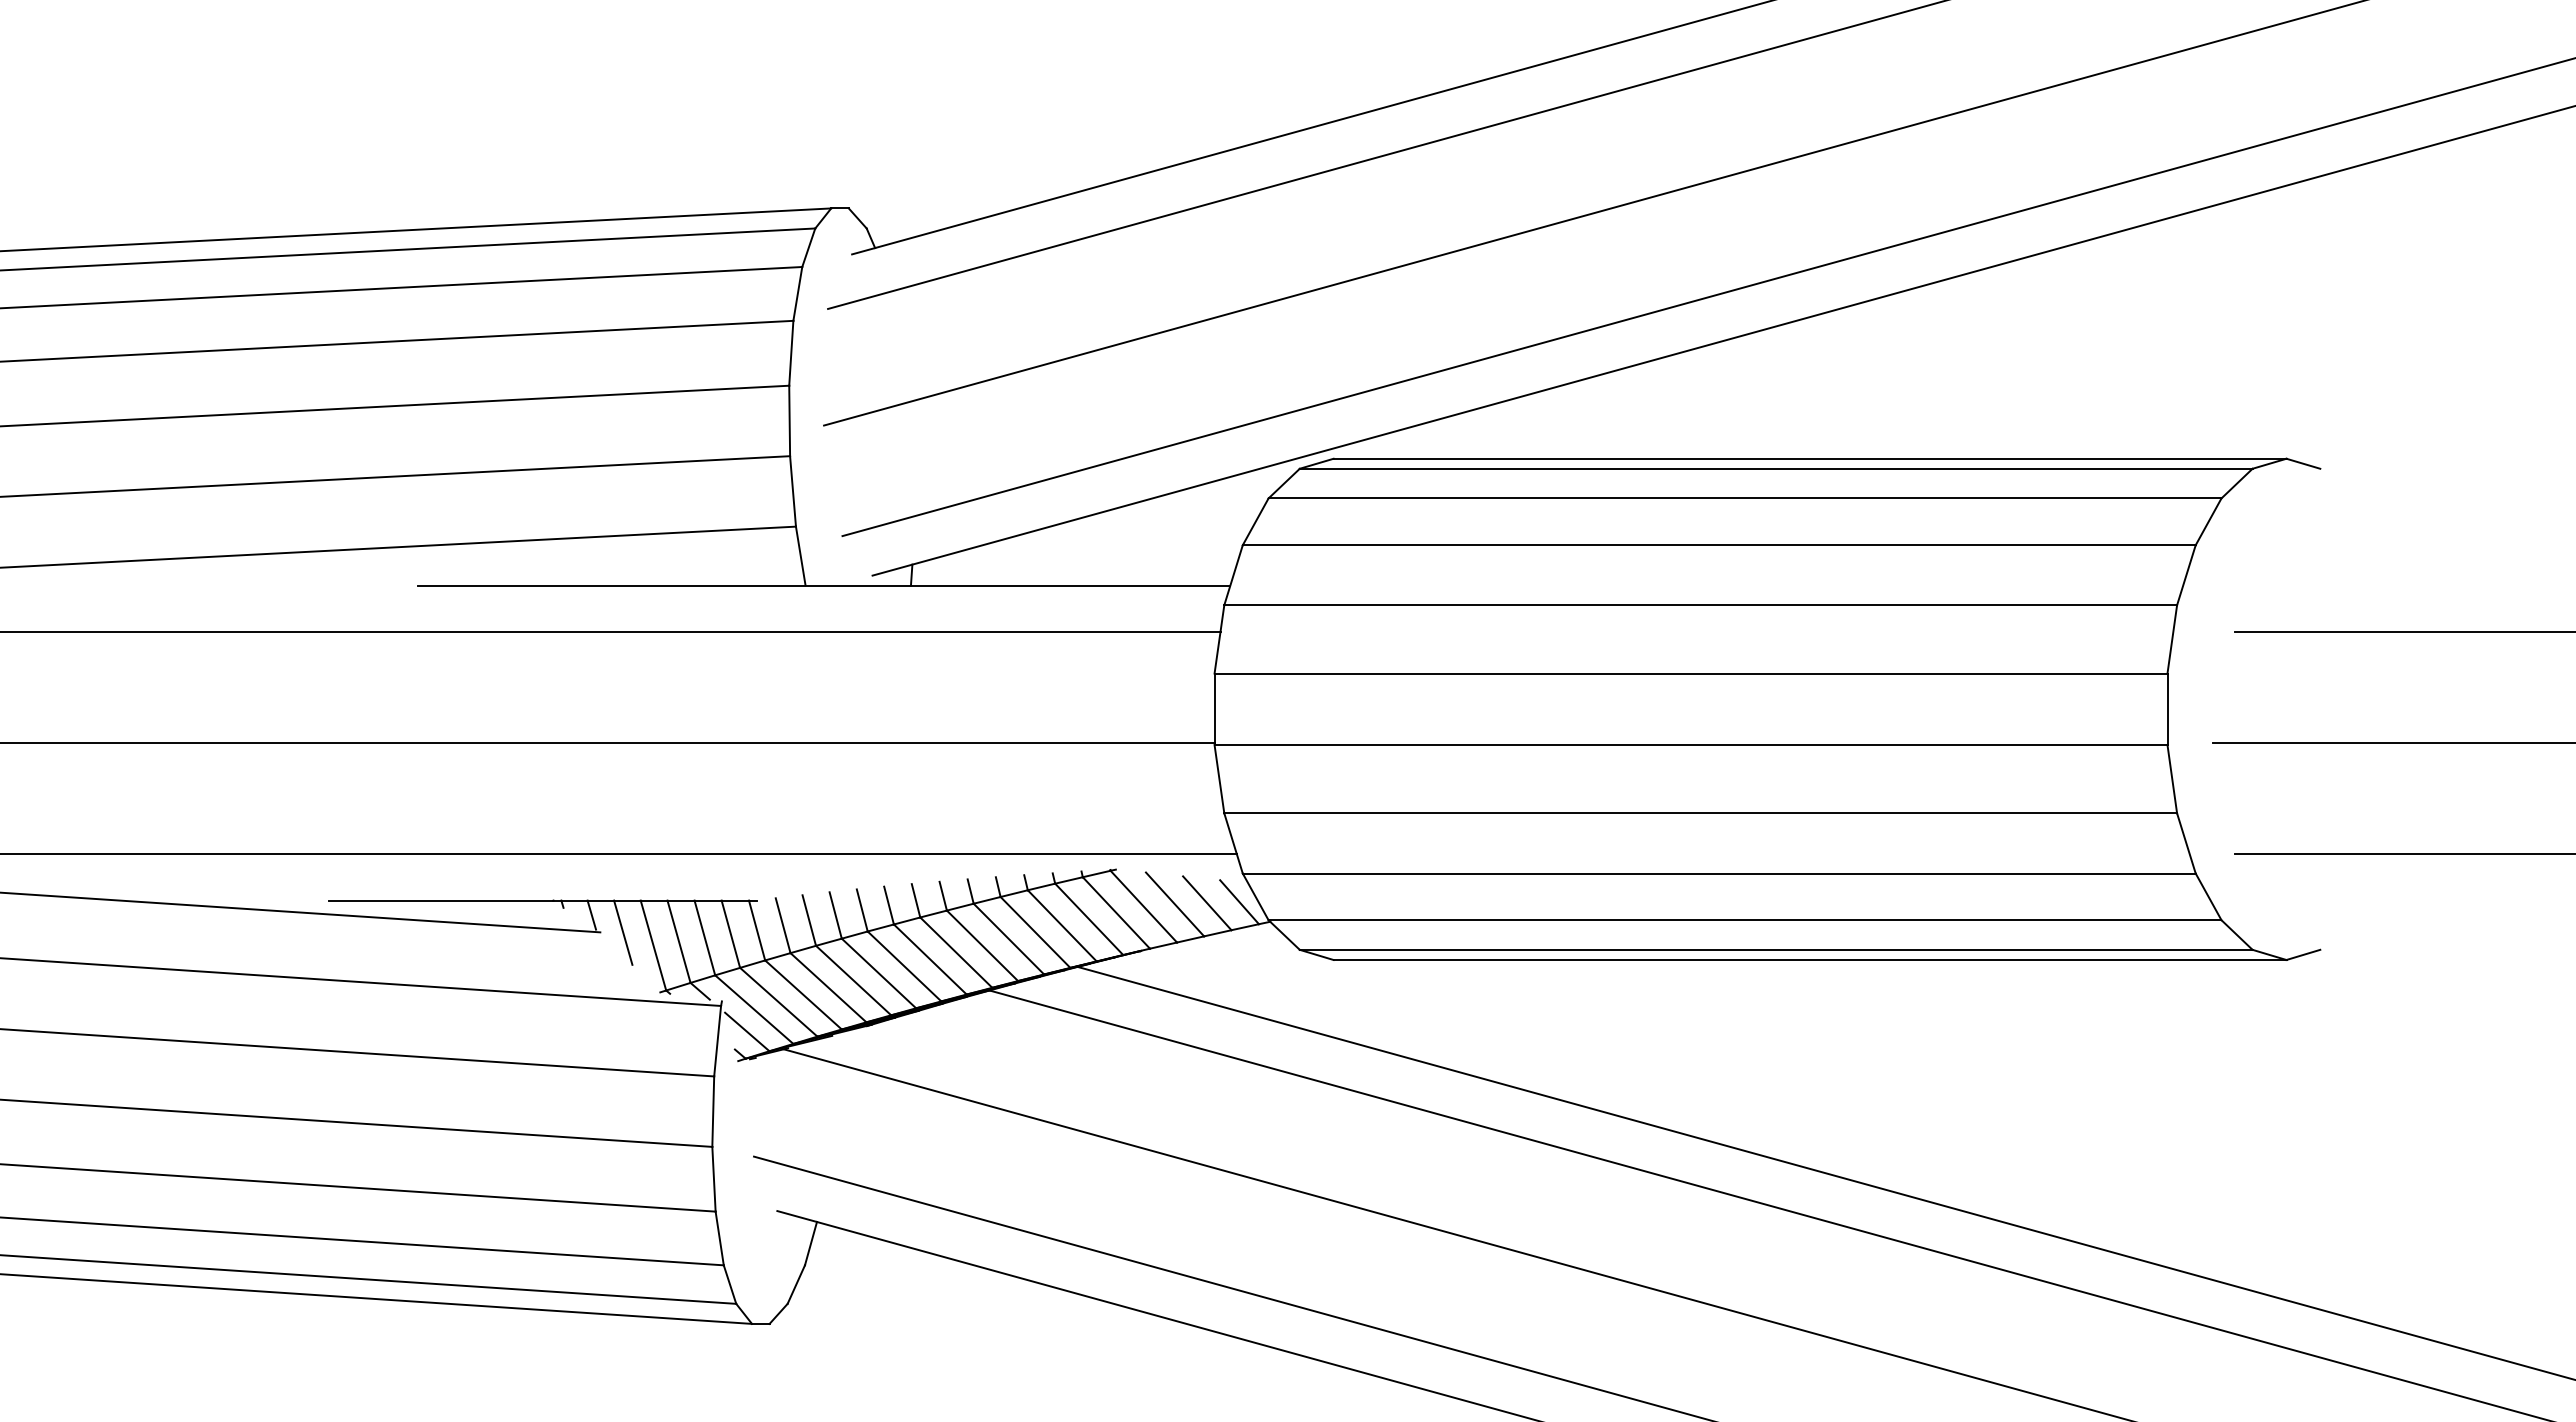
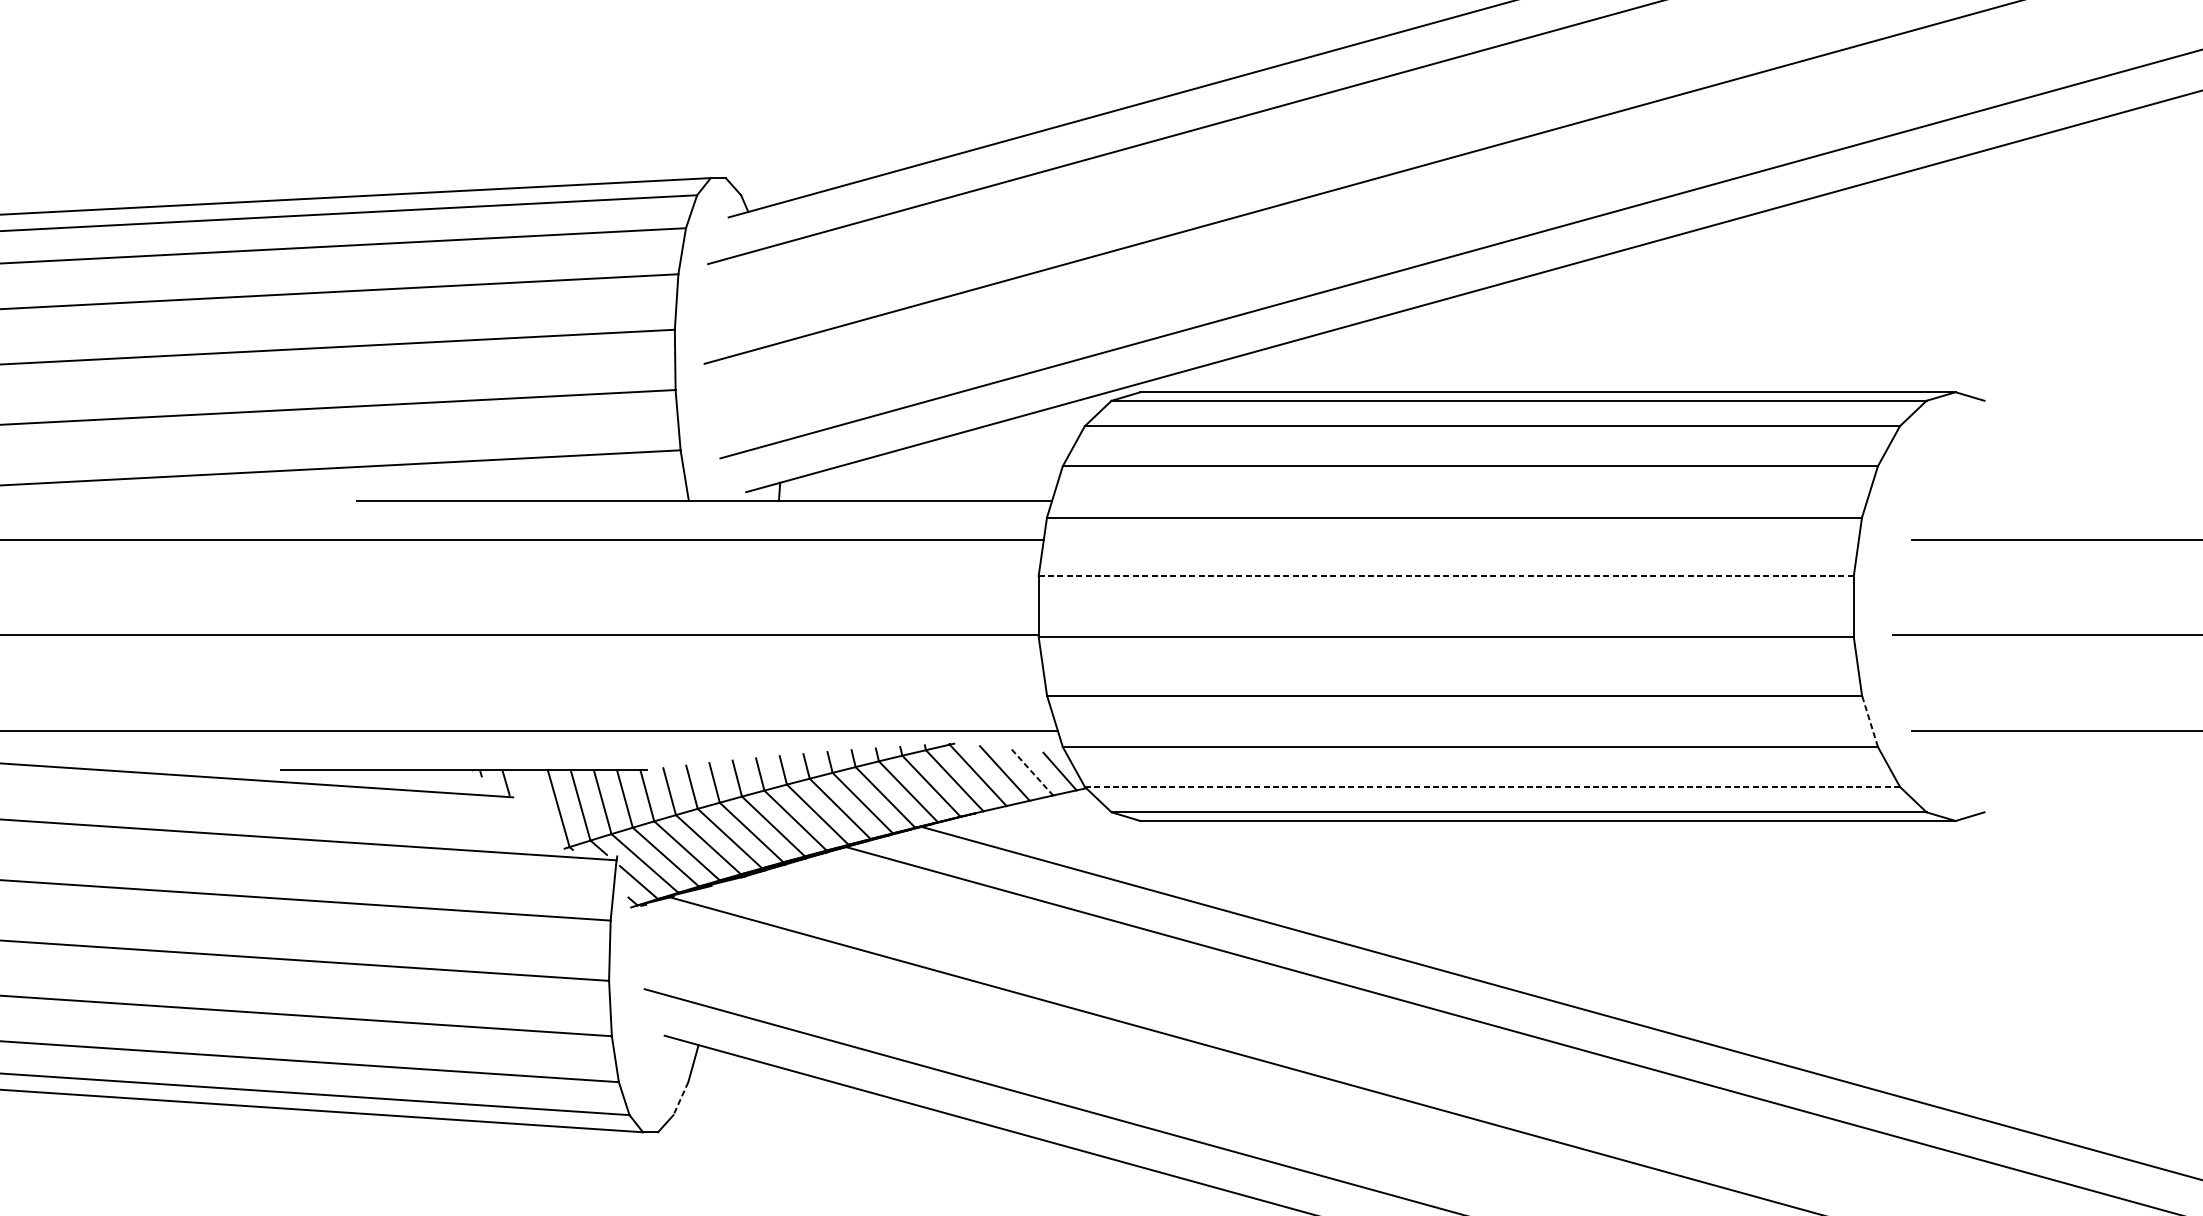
line: (1690, 673) -> (1445, 575), solid -> dashed
line: (2186, 842) -> (1870, 720), solid -> dashed
line: (1207, 903) -> (1032, 772), solid -> dashed
line: (1744, 920) -> (1491, 787), solid -> dashed
line: (623, 932) -> (533, 797), removed
line: (796, 1285) -> (681, 1099), solid -> dashed

